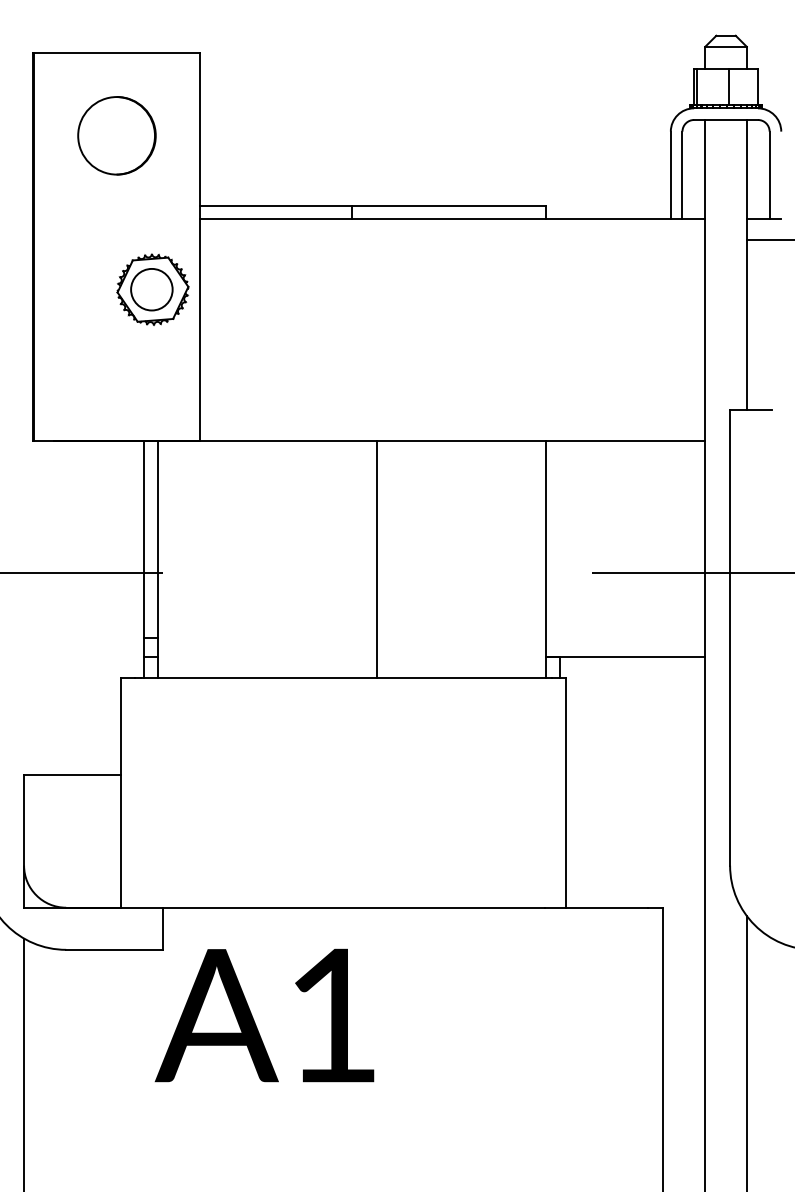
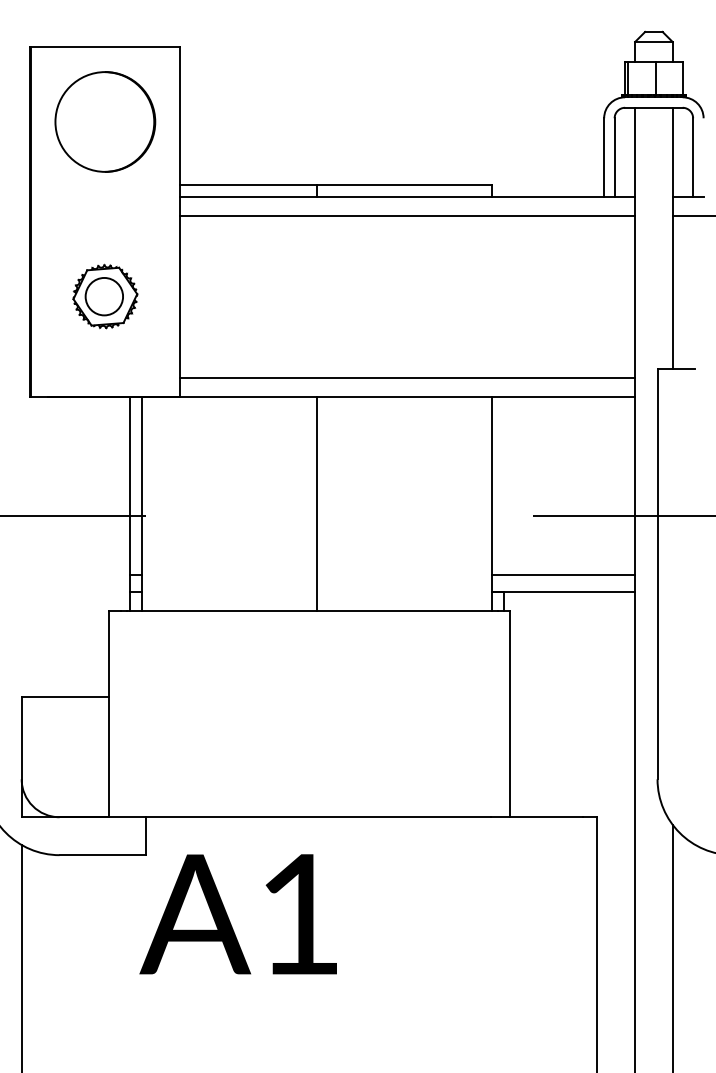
part: (116, 135) -> (104, 121), size x1.43
line: (452, 240) -> (407, 216), added
part: (152, 289) -> (104, 296), moved
line: (452, 420) -> (407, 378), added
line: (376, 559) -> (316, 503), moved
line: (625, 638) -> (563, 574), added

